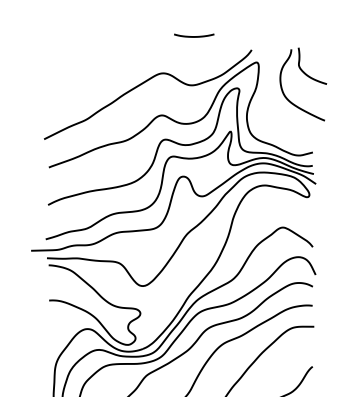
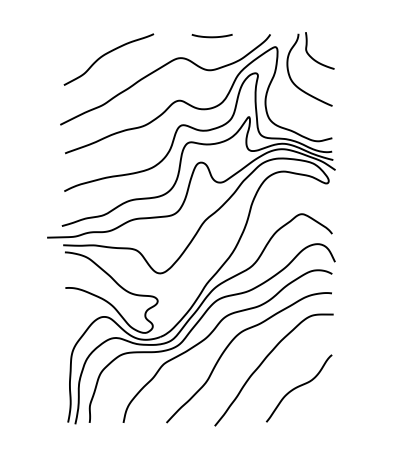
curve: (193, 36) -> (211, 36), moved
curve: (88, 70) -> (105, 55), added
part: (307, 76) -> (314, 61), moved

